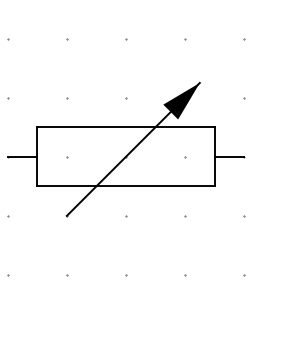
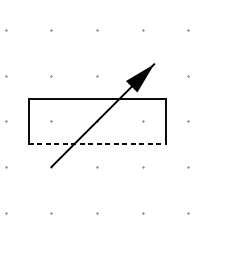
line: (22, 156) -> (17, 121), removed
line: (229, 156) -> (177, 121), removed
line: (125, 186) -> (96, 144), solid -> dashed

